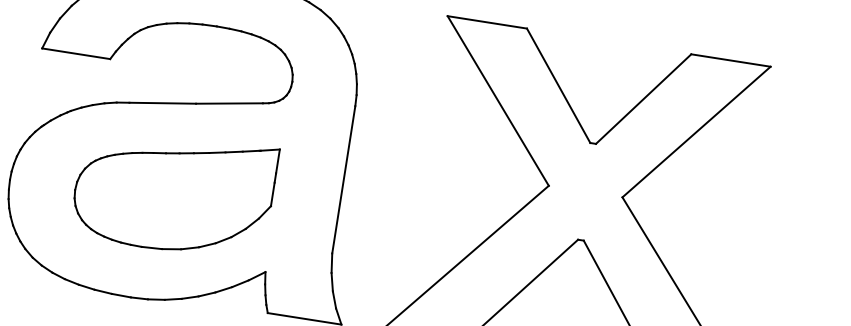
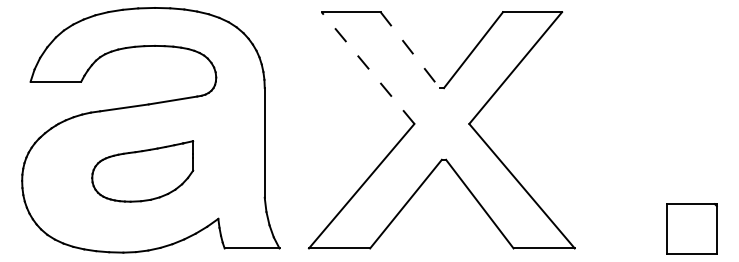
line: (558, 86) -> (410, 50), solid -> dashed
line: (498, 101) -> (368, 68), solid -> dashed
part: (173, 192) -> (142, 171), size x0.7

